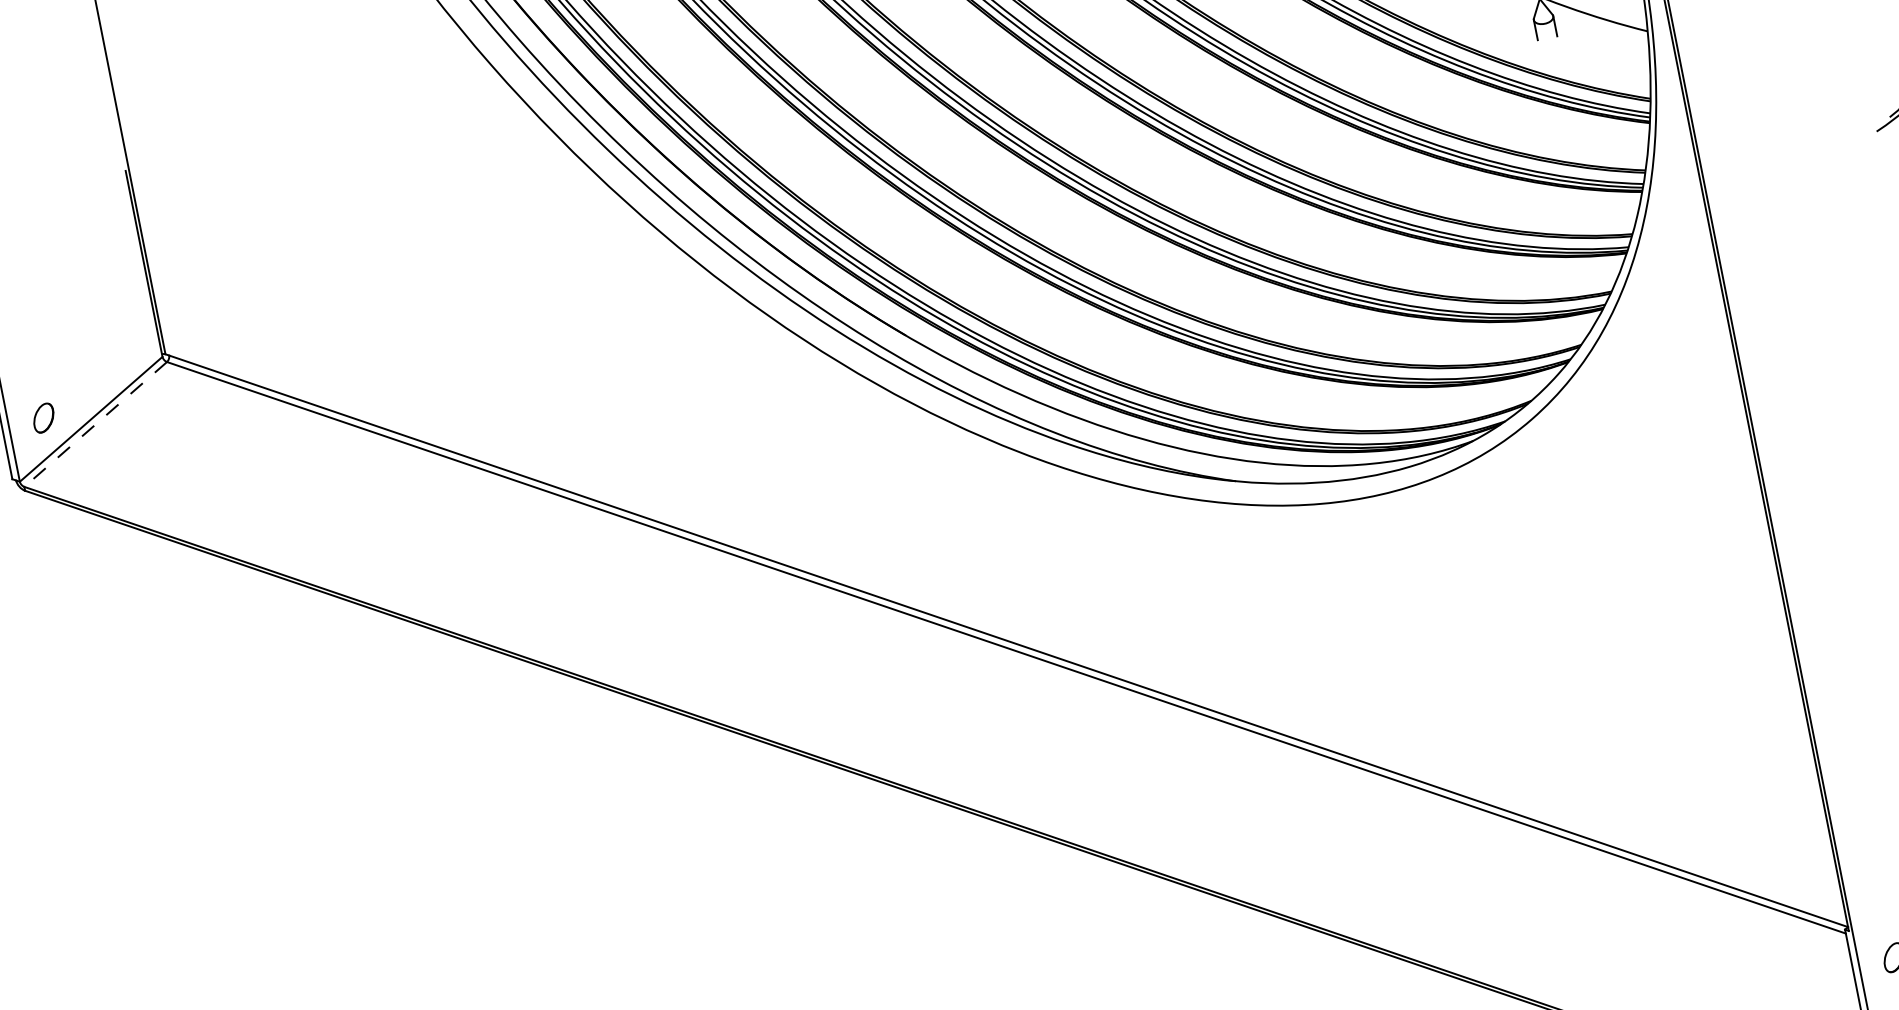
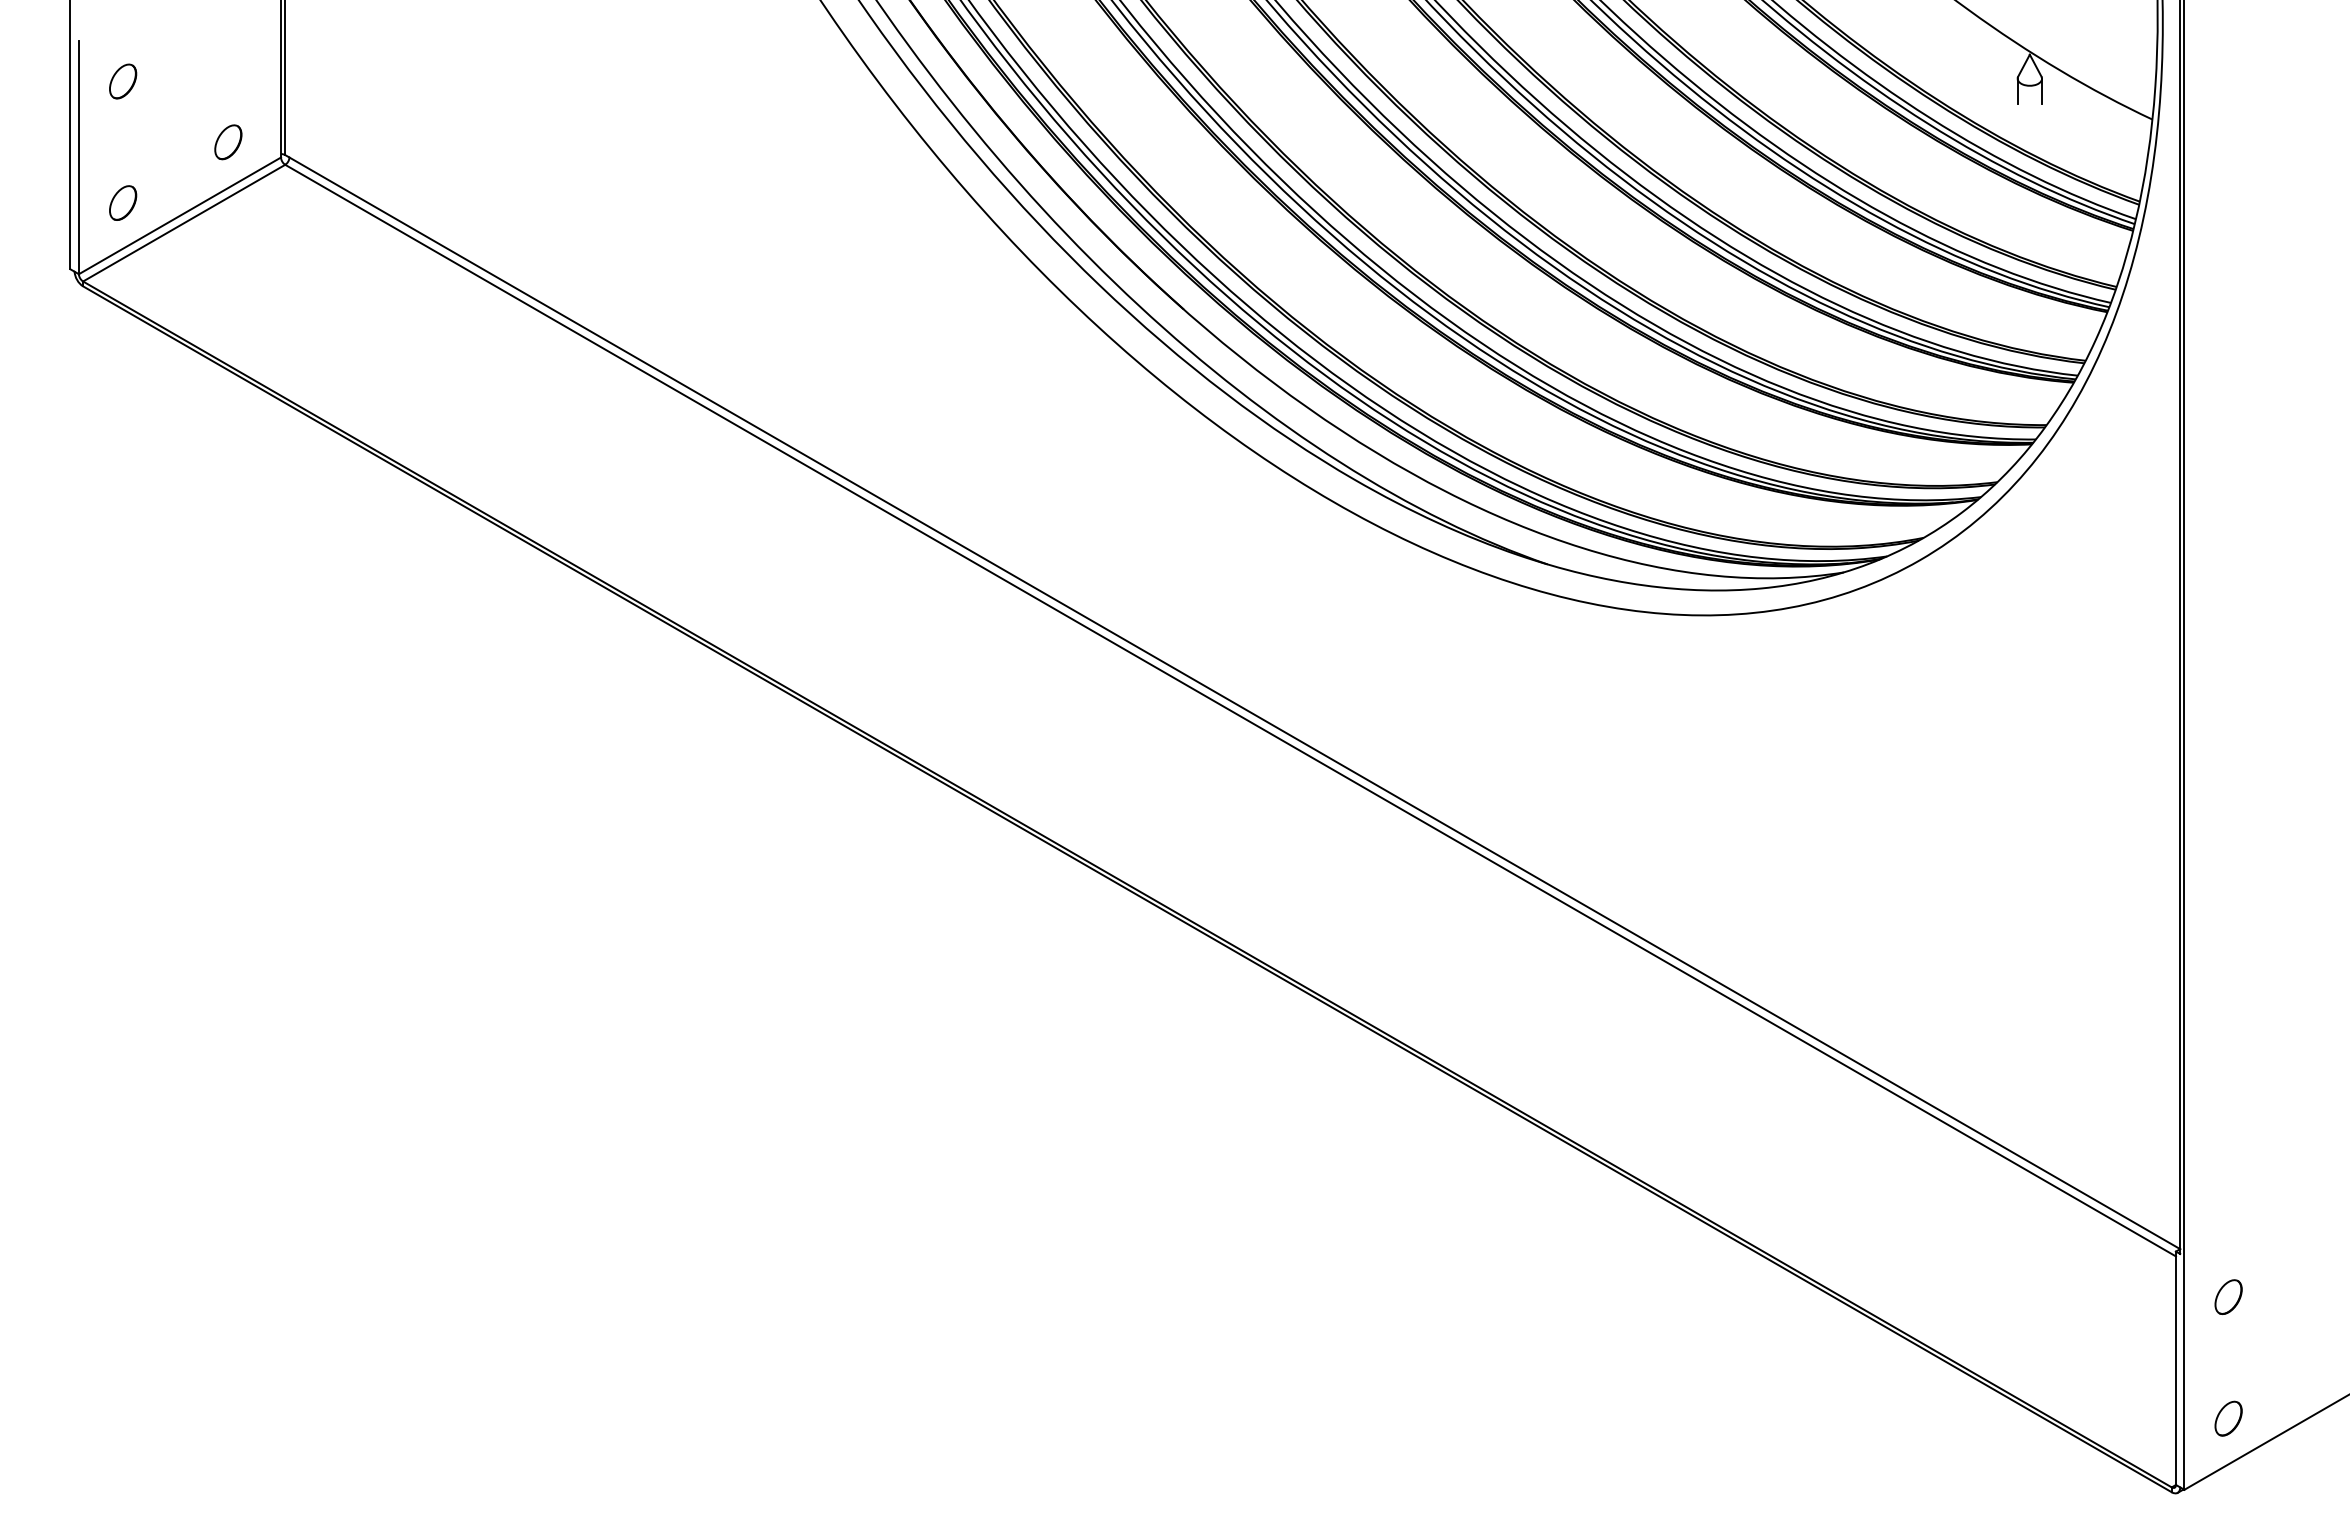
part: (24, 321) -> (123, 81), added
part: (118, 353) -> (228, 142), added
line: (95, 424) -> (184, 223), dashed -> solid

